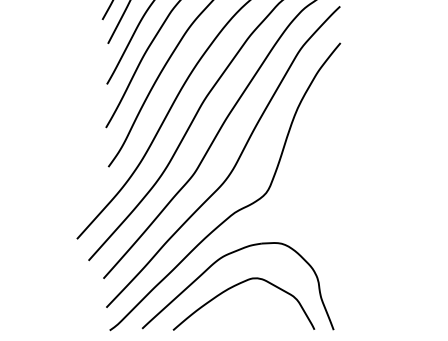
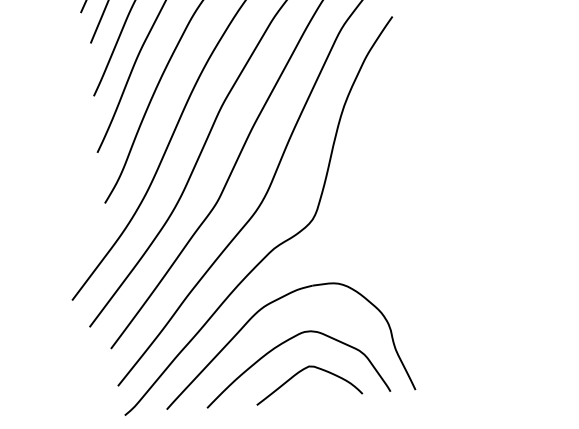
curve: (248, 308) -> (302, 371), added

